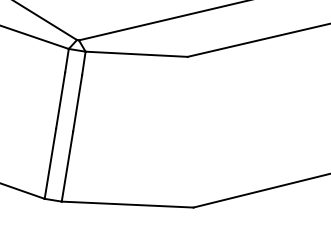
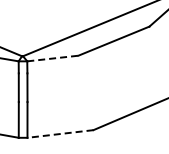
line: (135, 54) -> (52, 58), solid -> dashed
line: (125, 205) -> (59, 134), solid -> dashed

